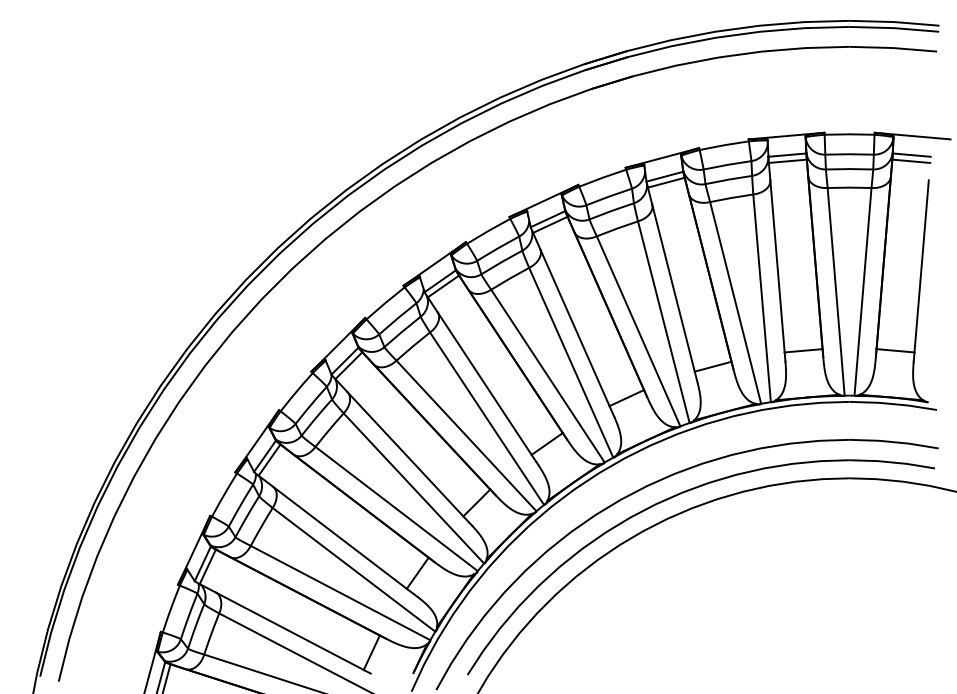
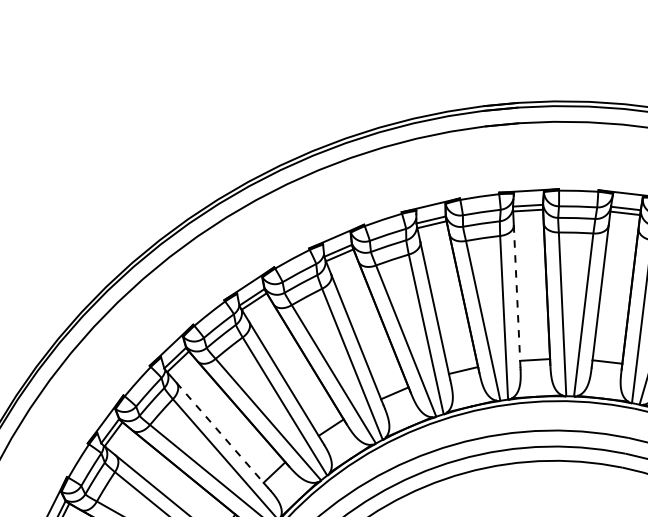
line: (673, 288) -> (516, 293), solid -> dashed
line: (340, 537) -> (220, 432), solid -> dashed

